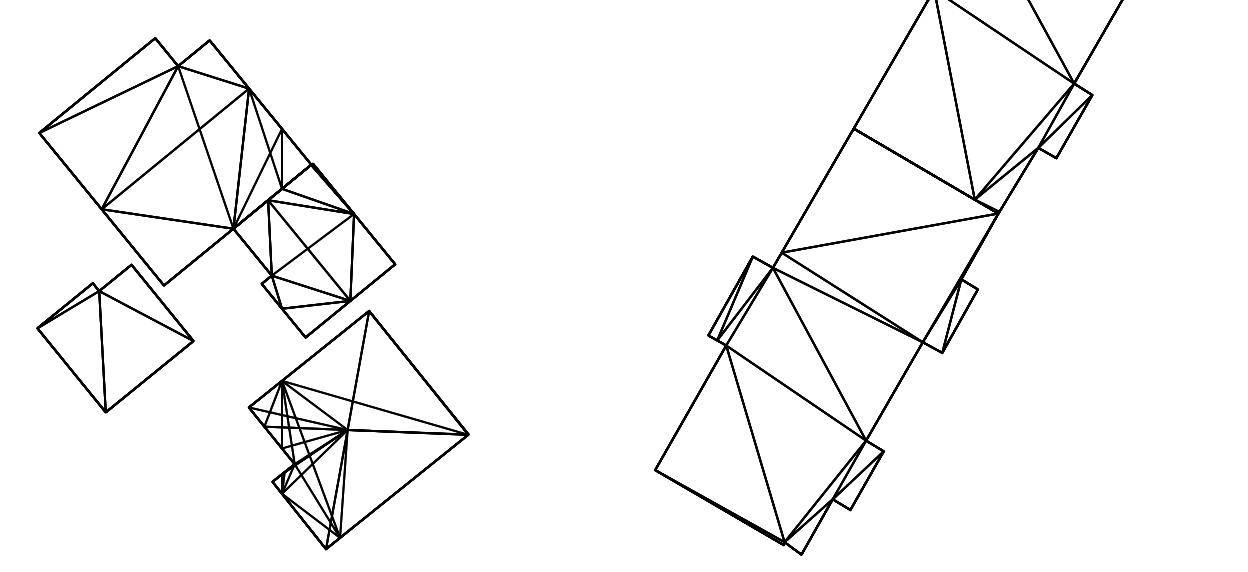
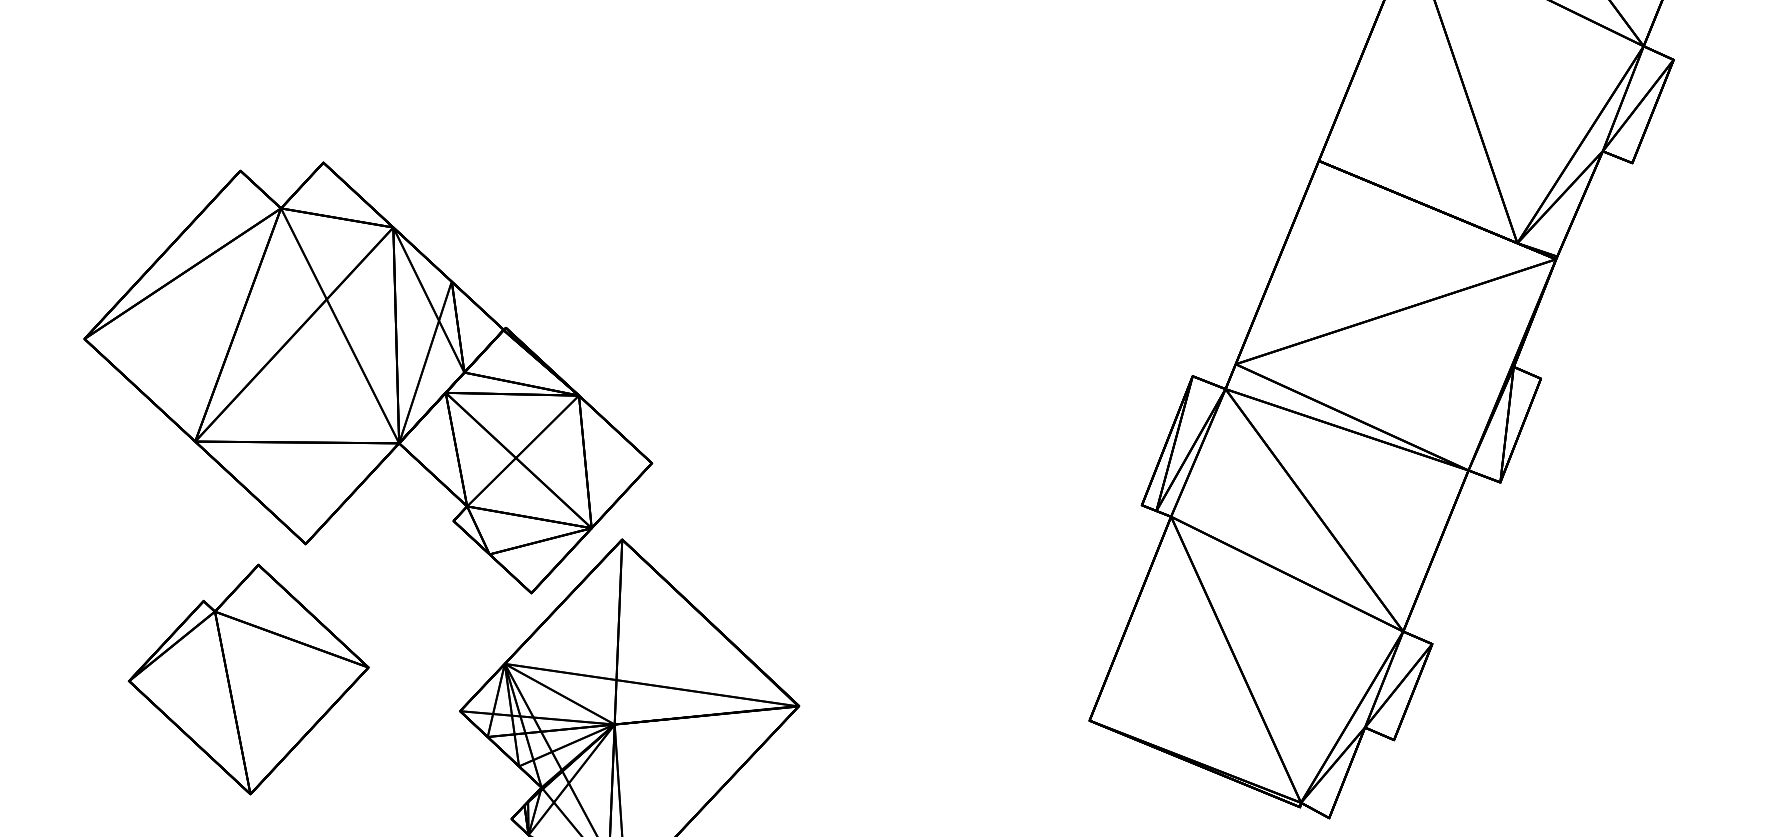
part: (115, 338) -> (249, 680), moved

